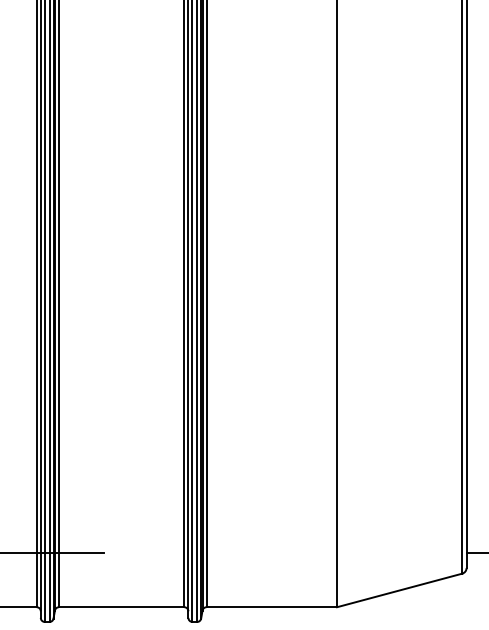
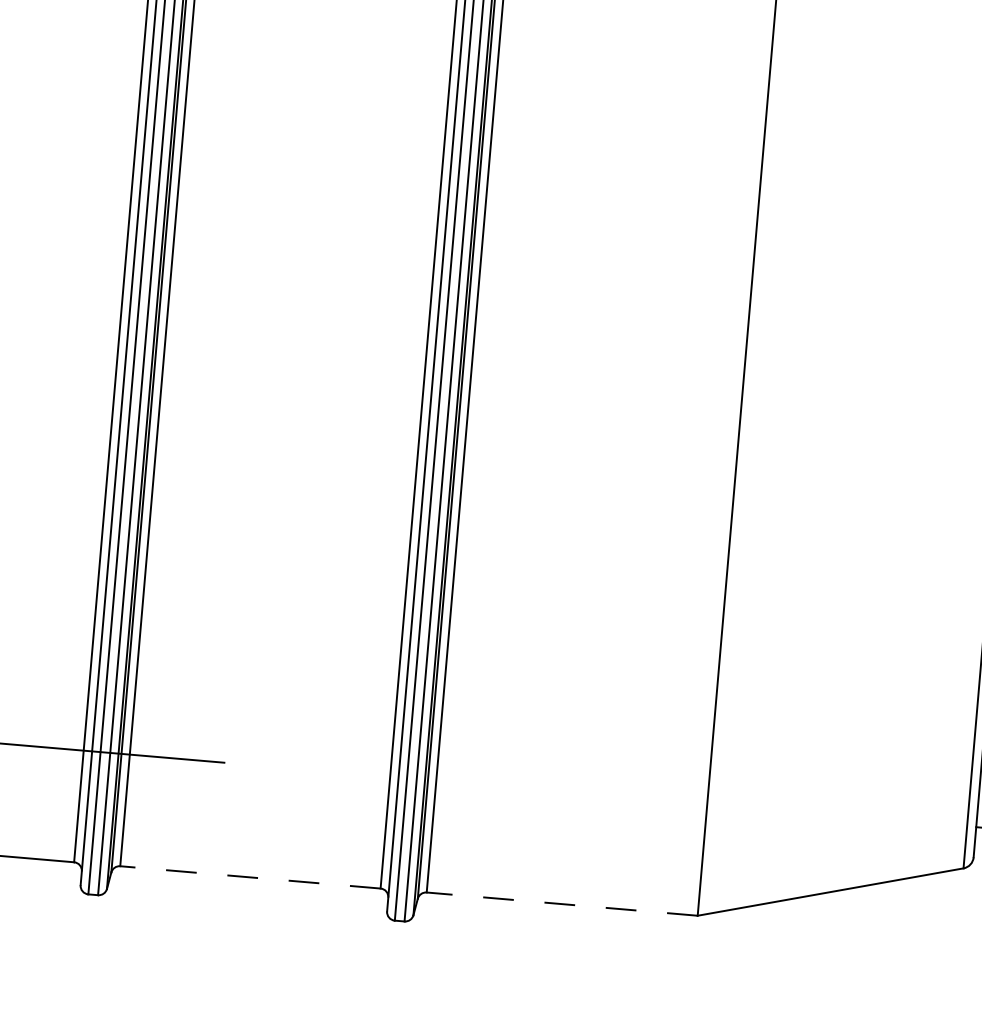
line: (121, 607) -> (250, 877), solid -> dashed
line: (271, 607) -> (561, 904), solid -> dashed

